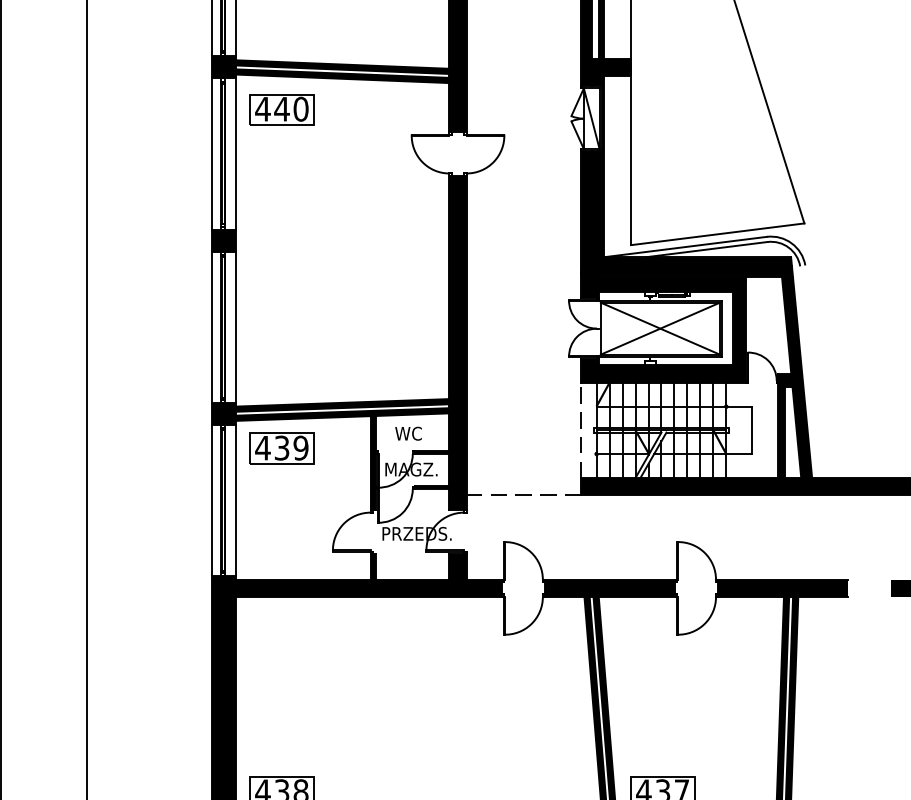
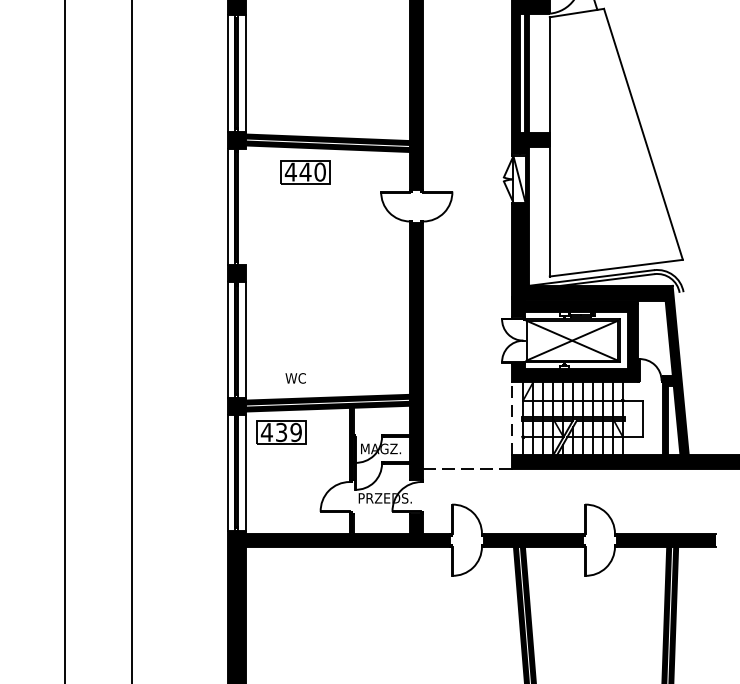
part: (281, 109) -> (305, 172), moved
line: (236, 153) -> (246, 206), removed
text: (408, 433) -> (295, 378), moved

